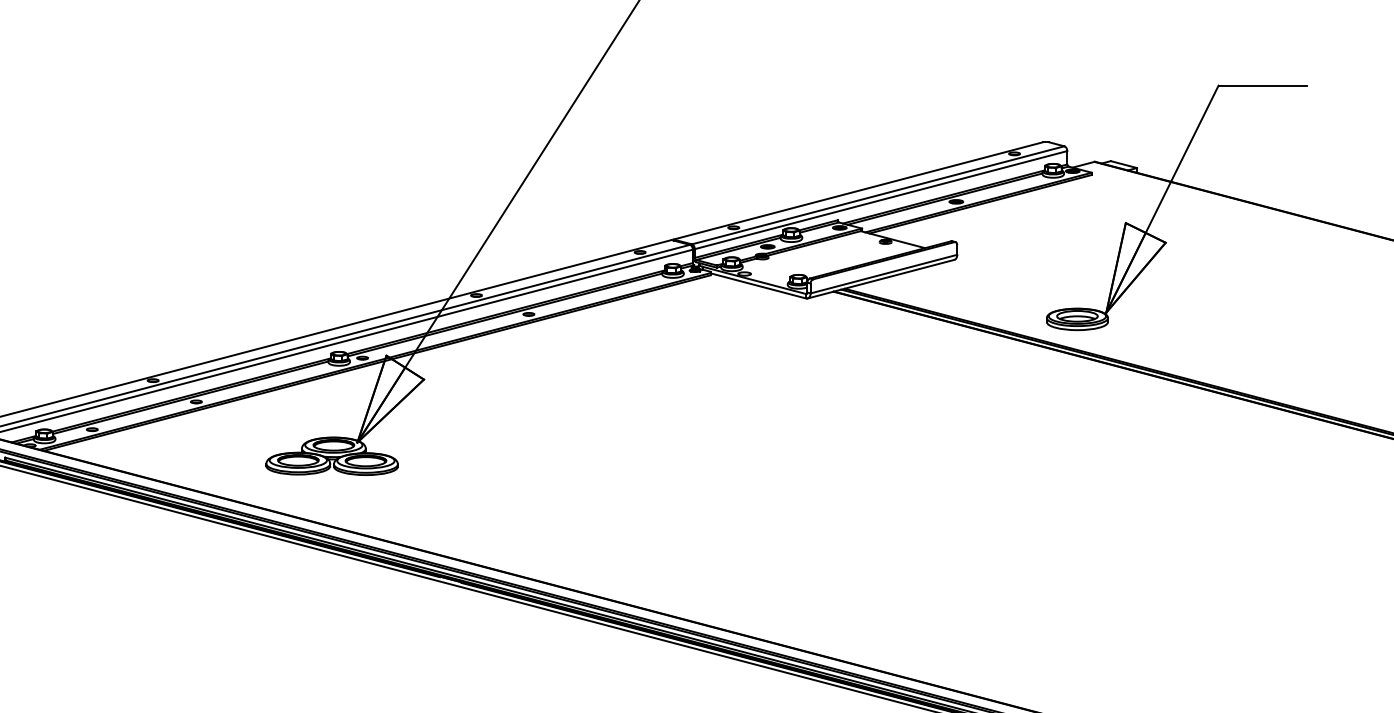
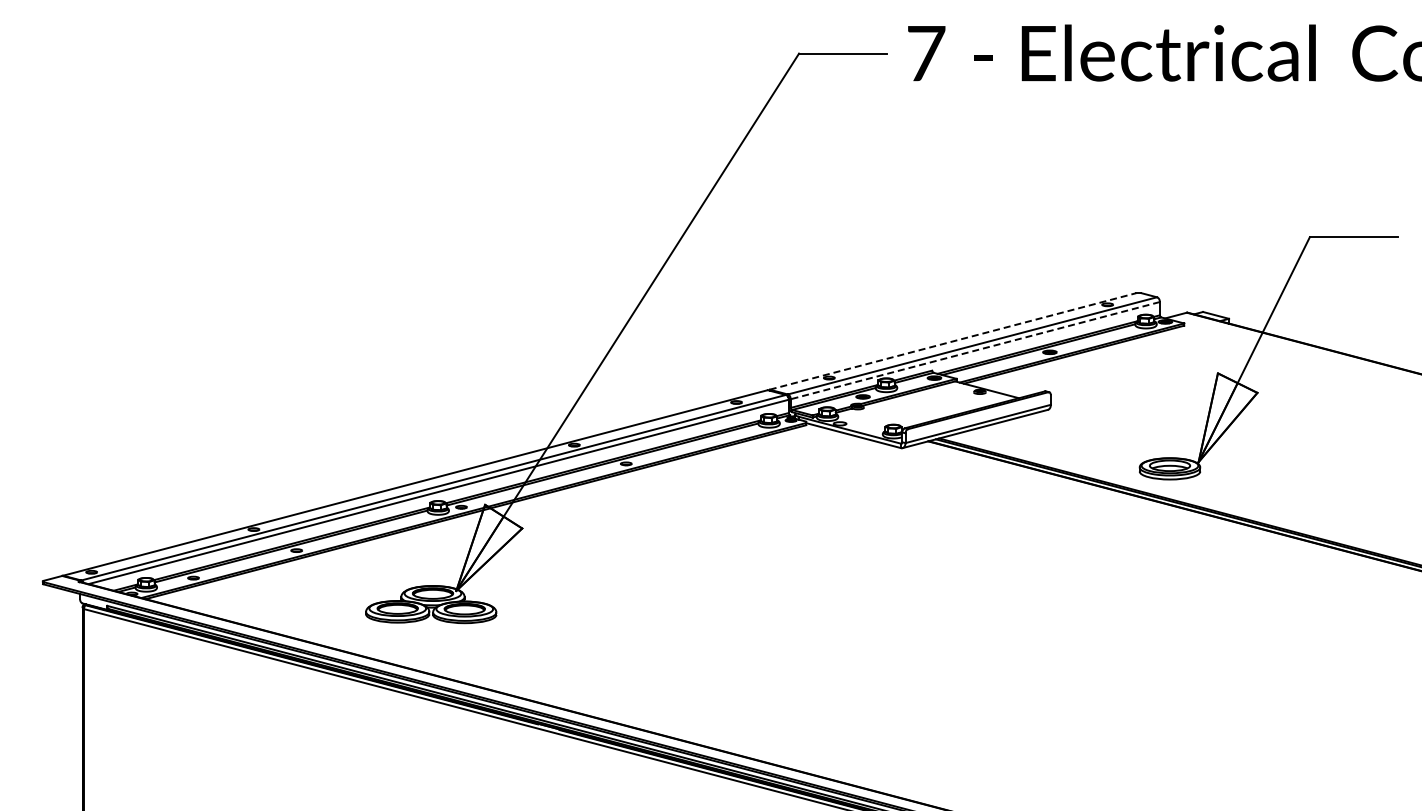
line: (858, 190) -> (952, 341), solid -> dashed
line: (881, 199) -> (975, 350), solid -> dashed

